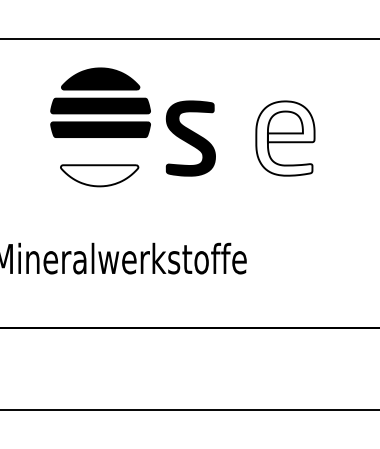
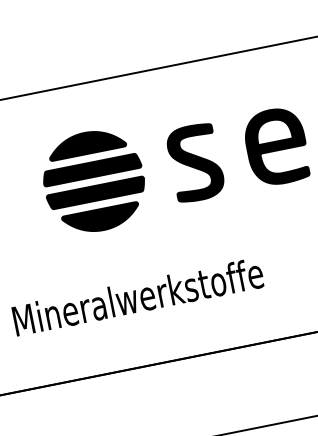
part: (100, 102) -> (90, 166), moved
part: (190, 138) -> (195, 162), moved
fill: (285, 138) -> (276, 146), added
fill: (99, 175) -> (101, 219), added

